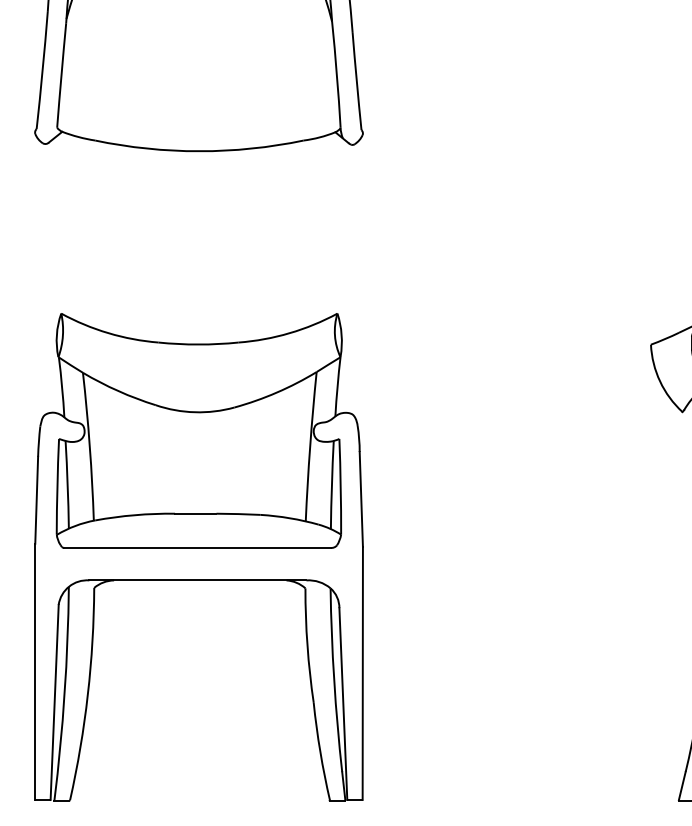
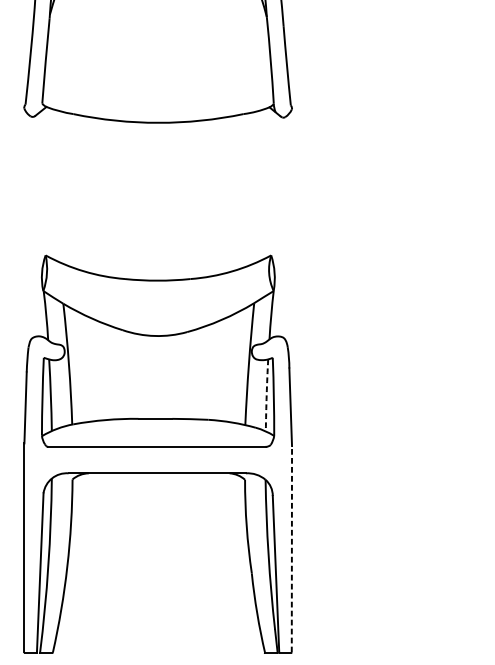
arc: (331, 485) -> (266, 395), solid -> dashed
line: (362, 672) -> (291, 548), solid -> dashed

